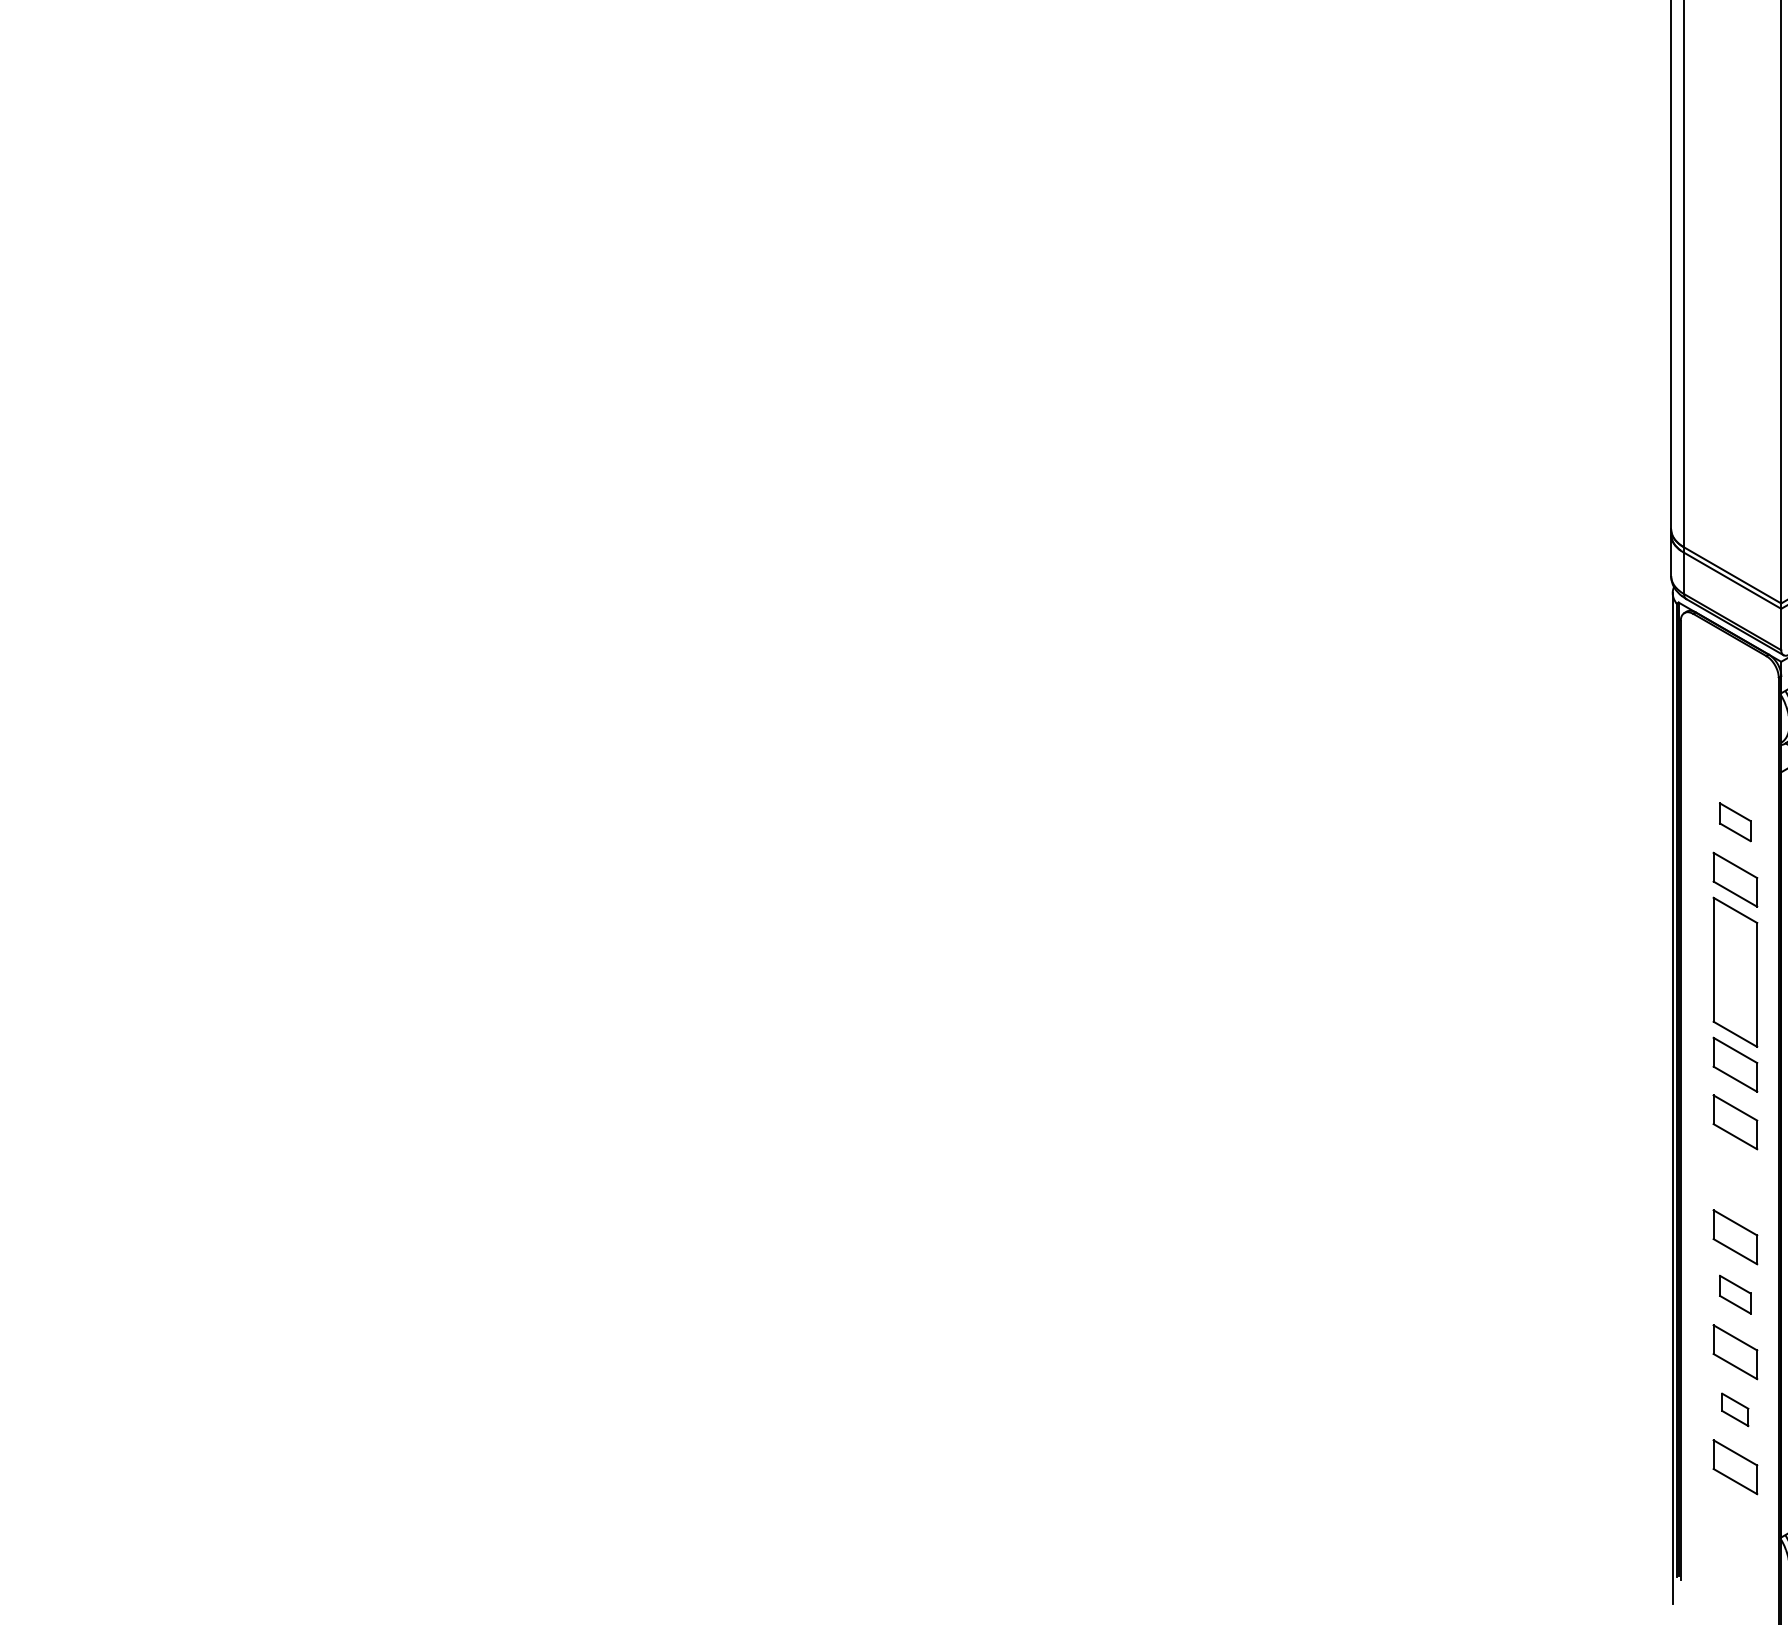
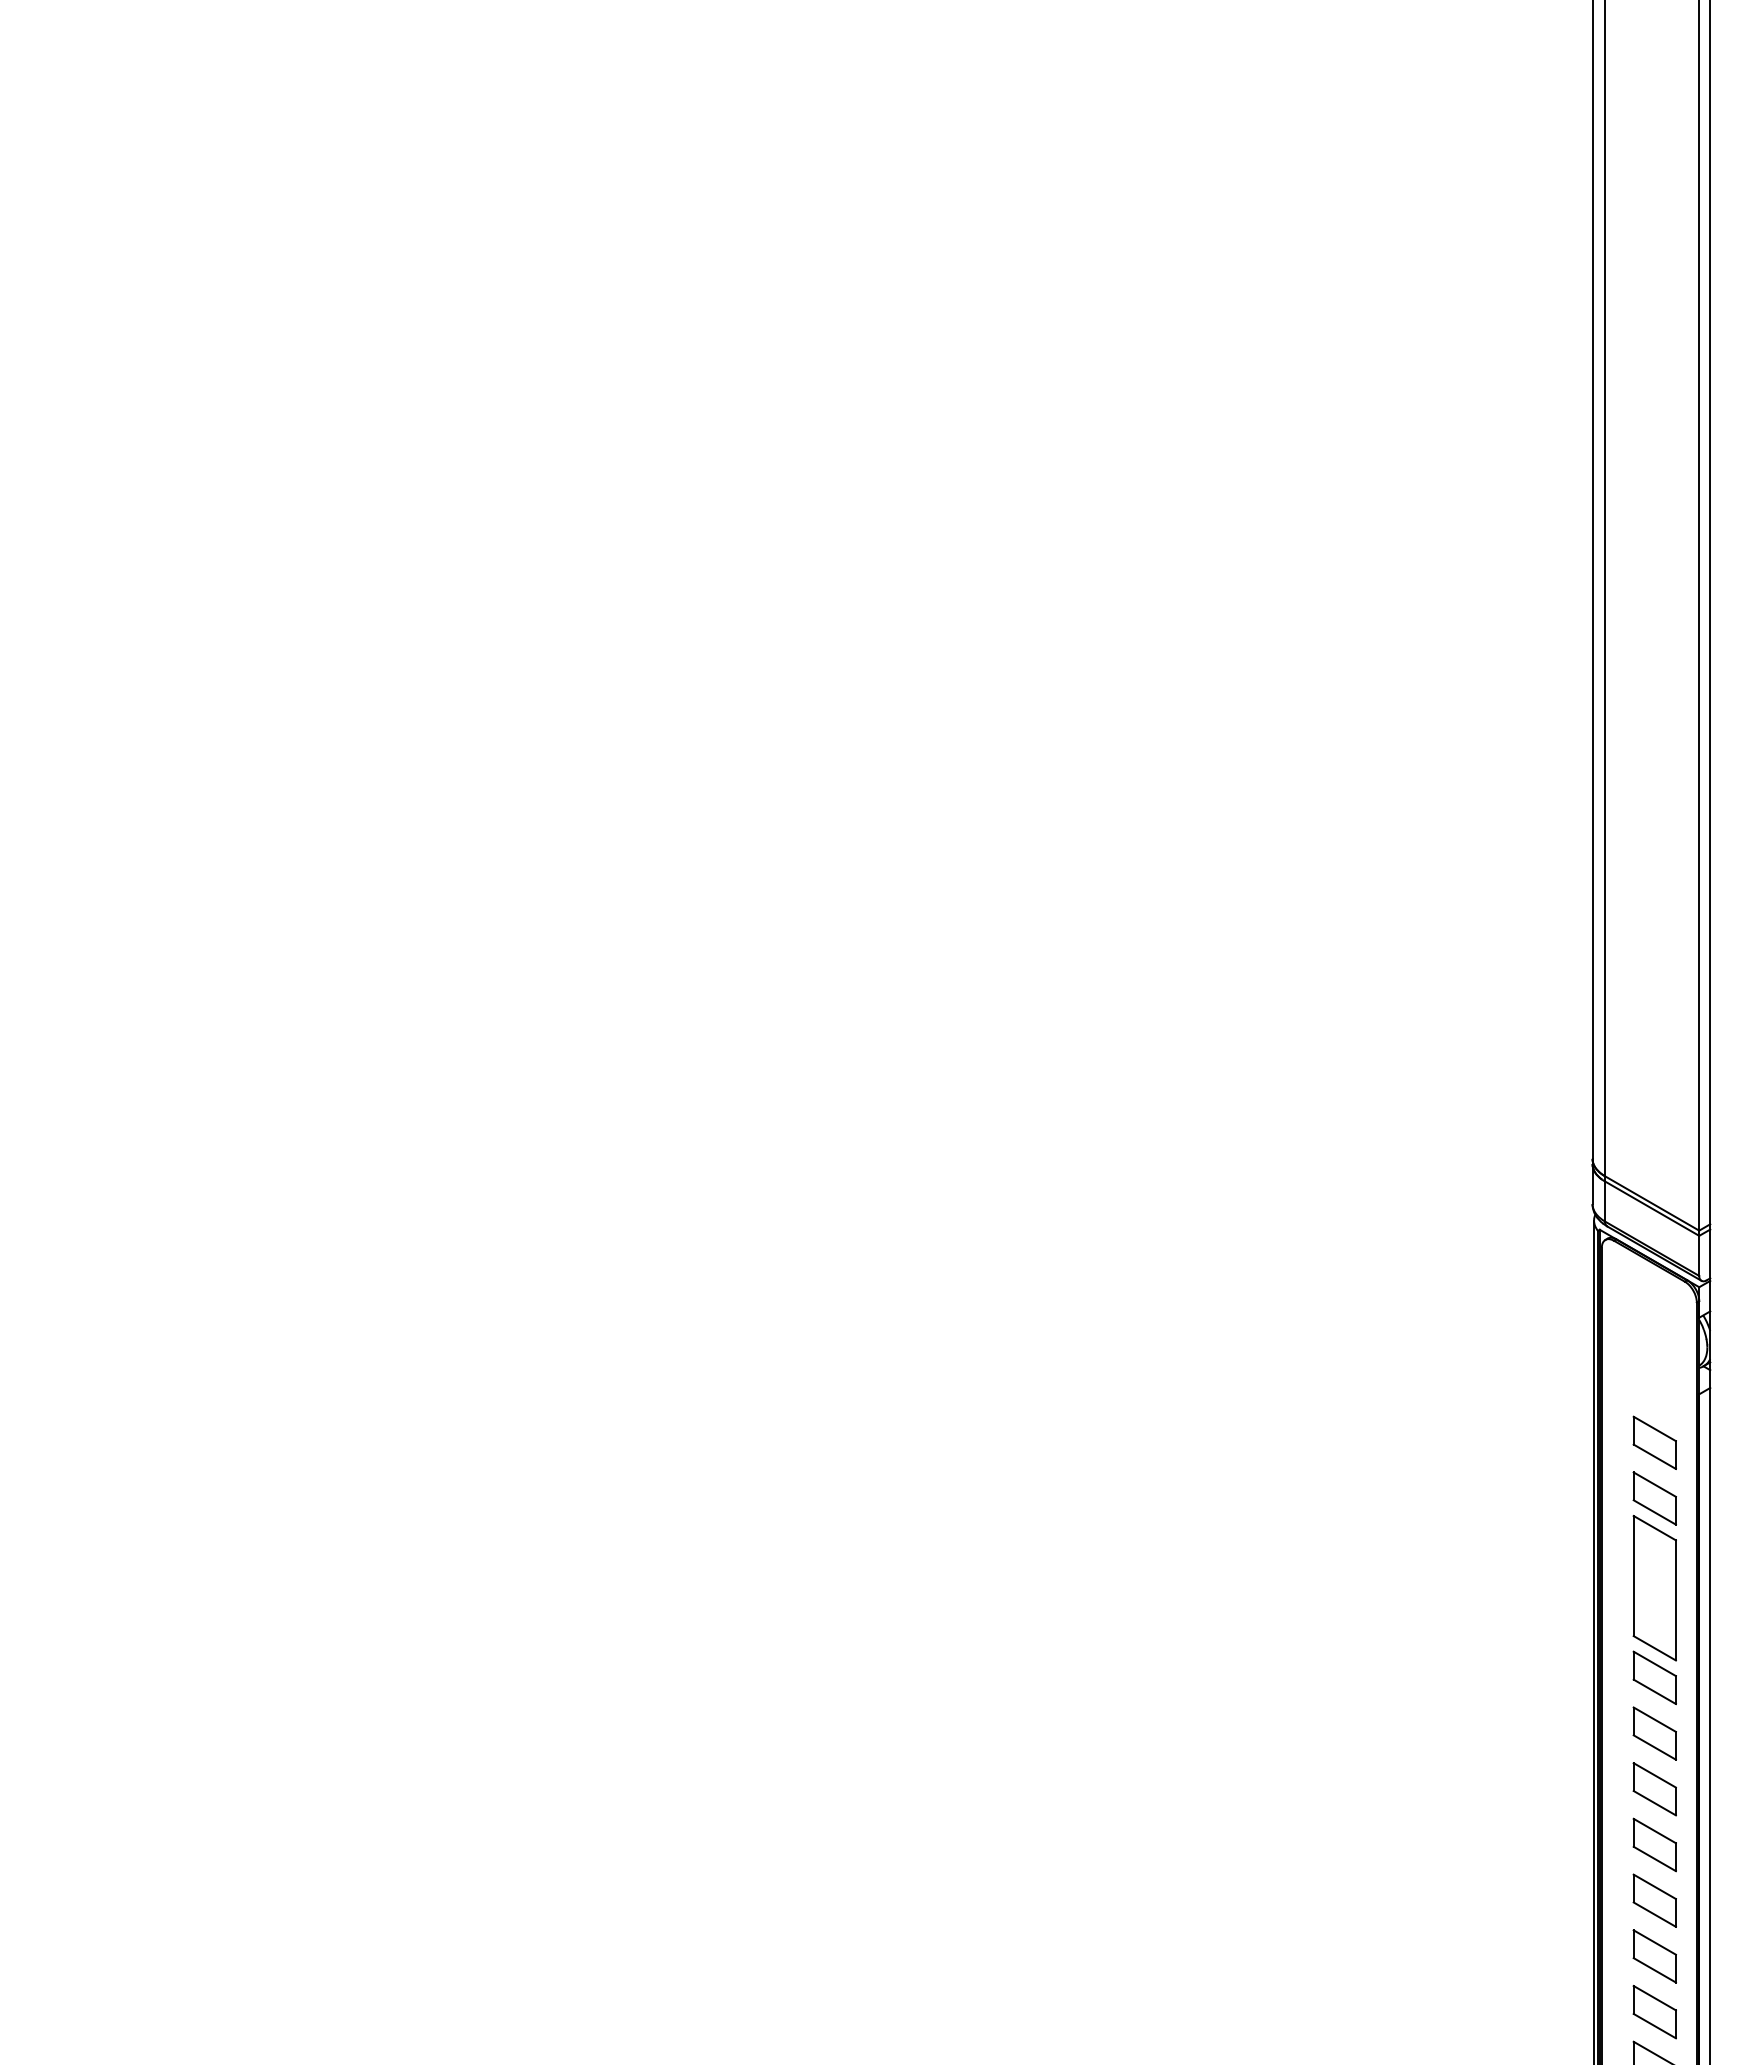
part: (1735, 822) -> (1654, 1442), size x1.43
part: (1735, 1180) -> (1654, 1789), added
part: (1735, 1294) -> (1654, 1900), size x1.43
part: (1735, 1410) -> (1654, 2012), size x1.67

